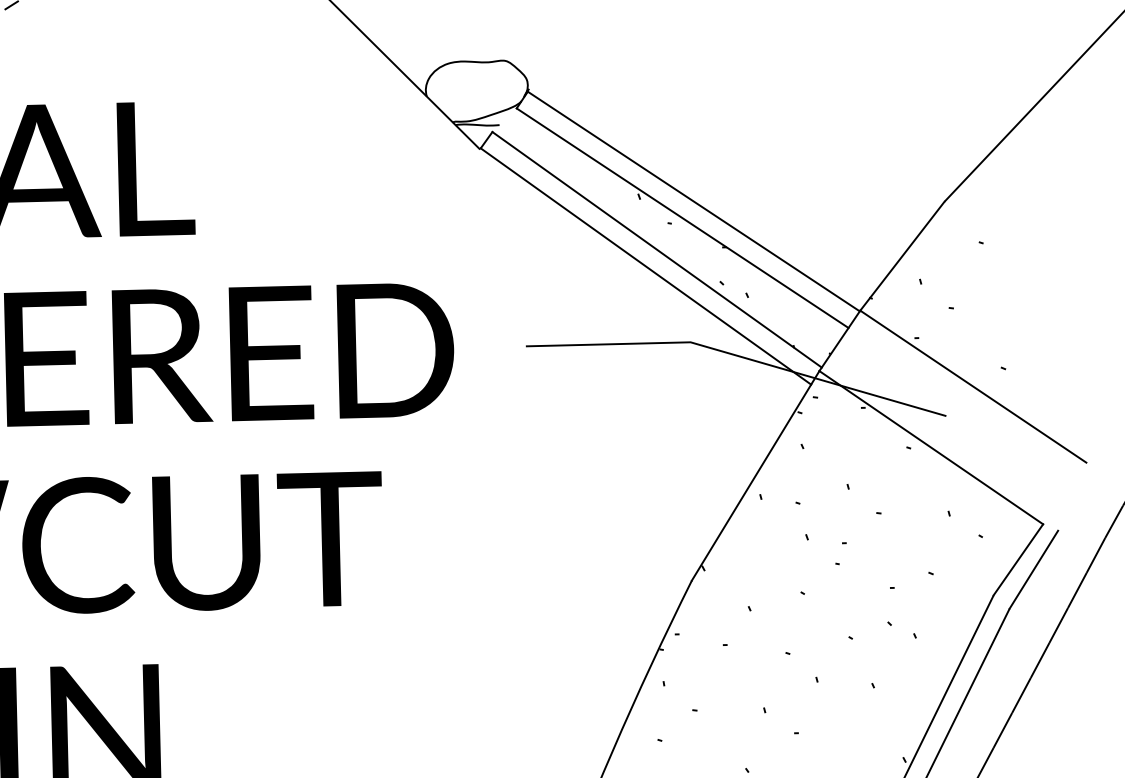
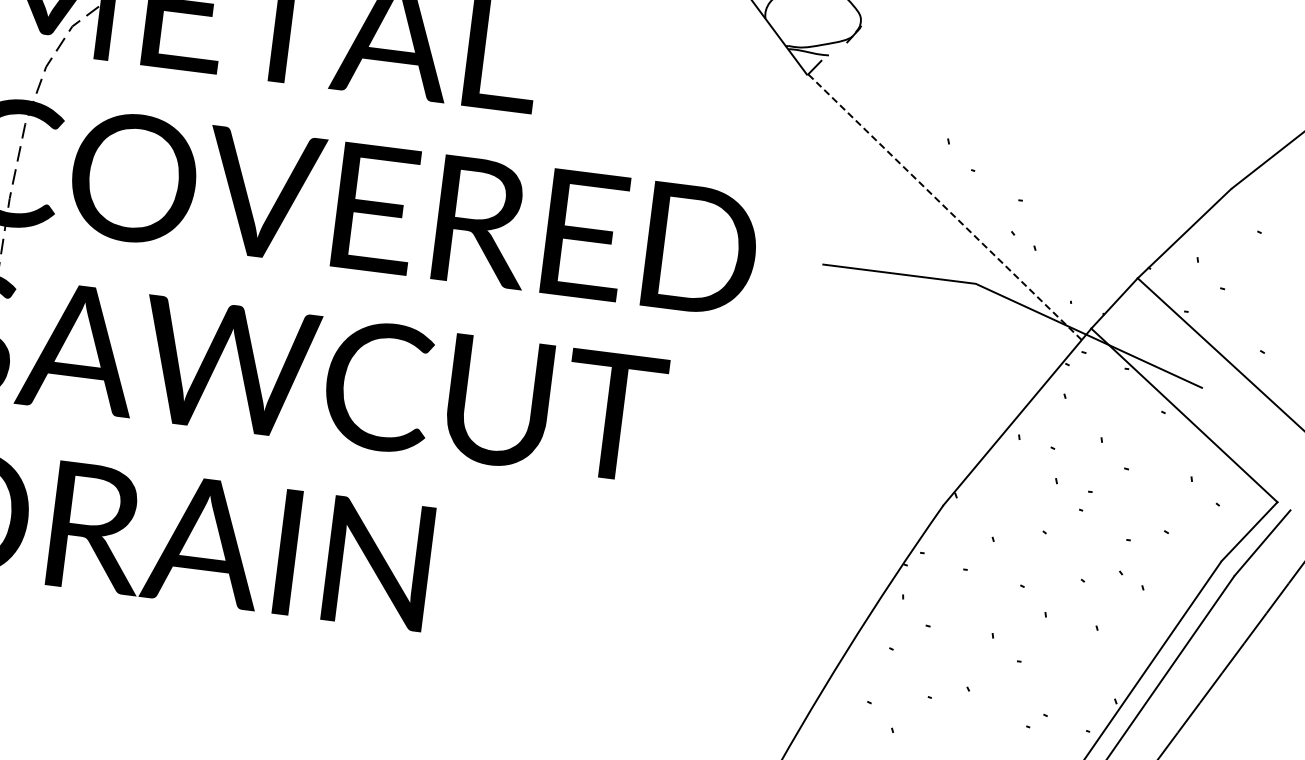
line: (693, 201) -> (998, 153), removed
line: (682, 218) -> (985, 167), removed
line: (656, 249) -> (957, 192), removed
line: (646, 266) -> (945, 207), solid -> dashed

